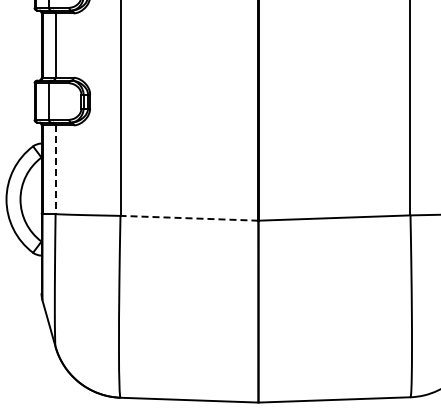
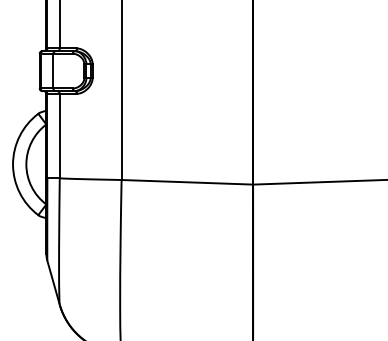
line: (55, 170) -> (59, 136), dashed -> solid
line: (188, 218) -> (186, 182), dashed -> solid

